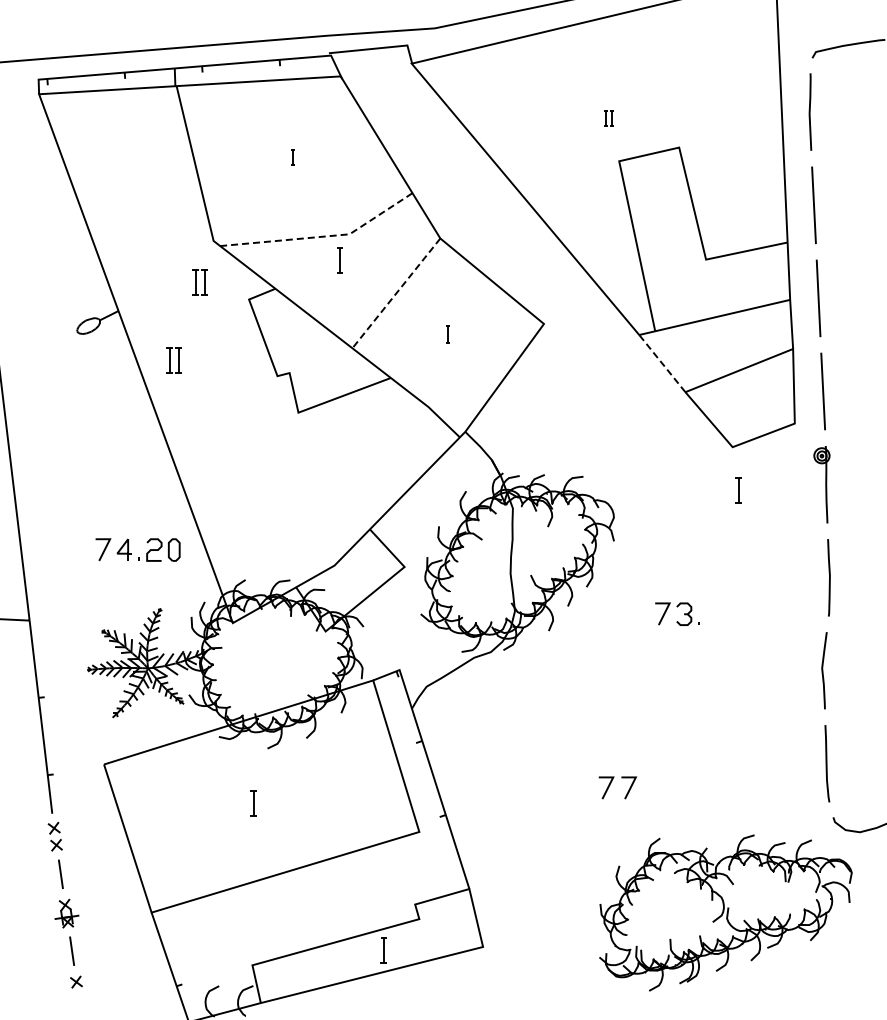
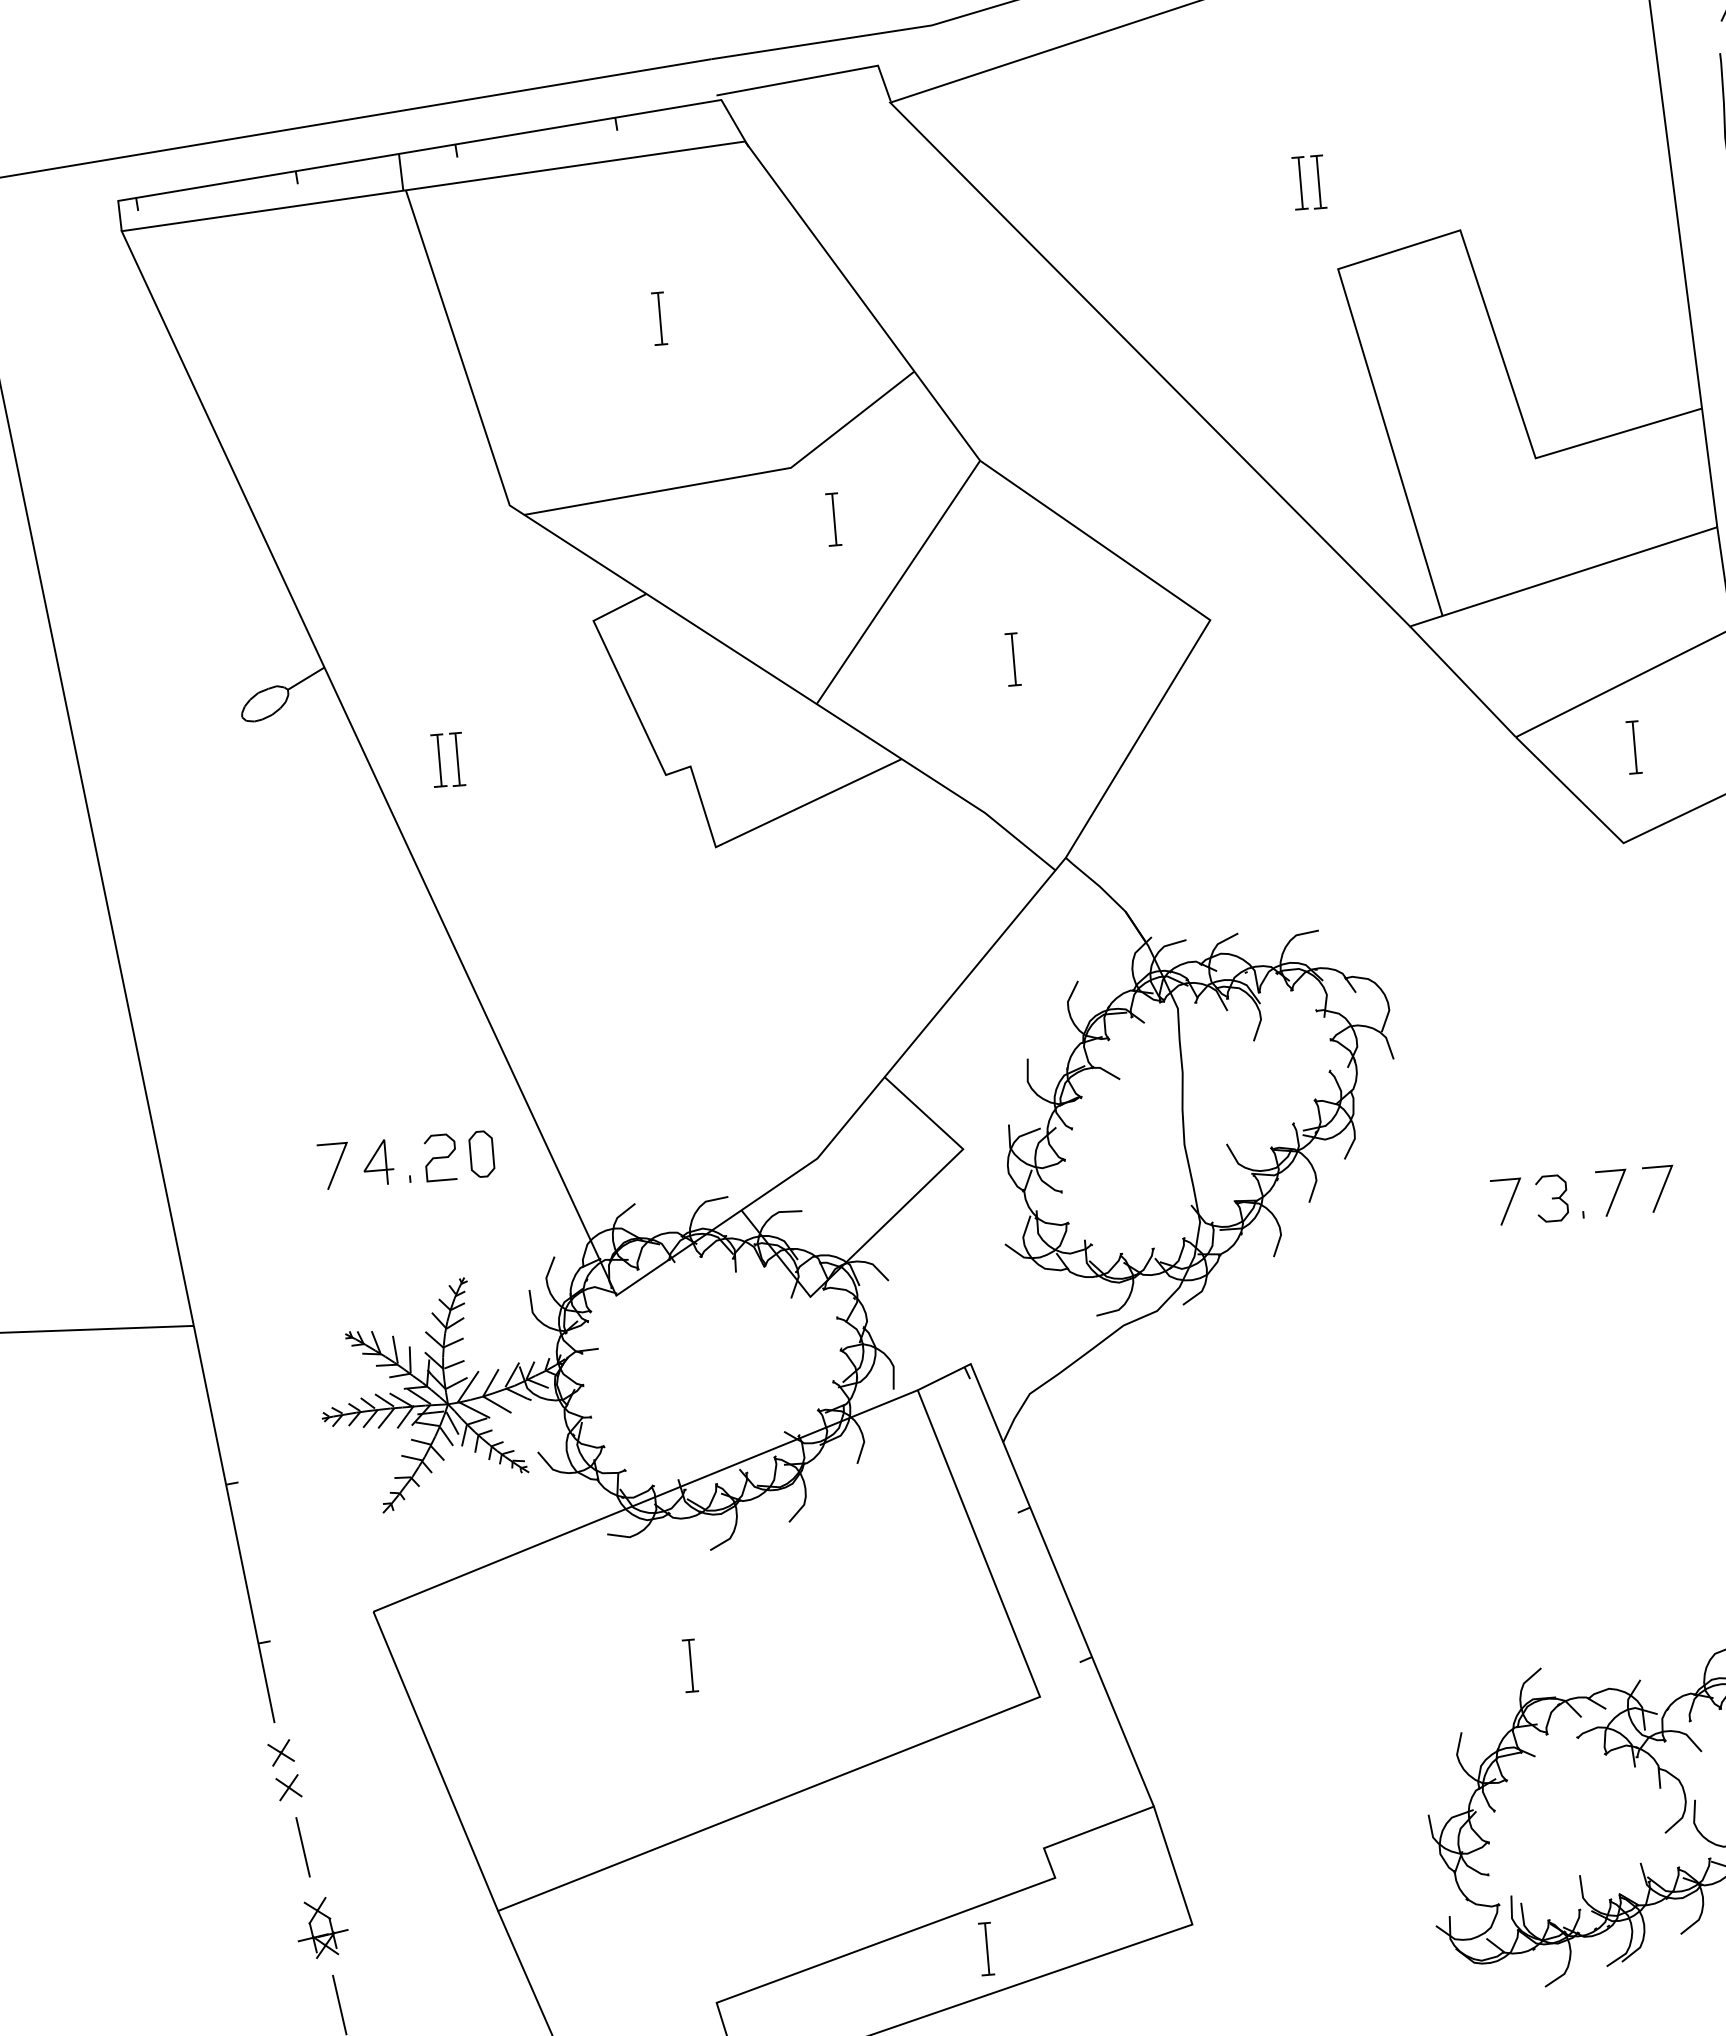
part: (608, 118) -> (1308, 182), size x1.67
part: (292, 157) -> (658, 318), size x1.67
line: (321, 236) -> (732, 477), dashed -> solid
part: (339, 260) -> (832, 519), moved
part: (199, 282) -> (487, 594), removed
line: (395, 294) -> (896, 584), dashed -> solid
part: (447, 334) -> (1011, 658), size x1.43
line: (662, 363) -> (1463, 681), dashed -> solid
part: (738, 490) -> (1633, 746), moved
part: (611, 783) -> (1622, 1182), moved

